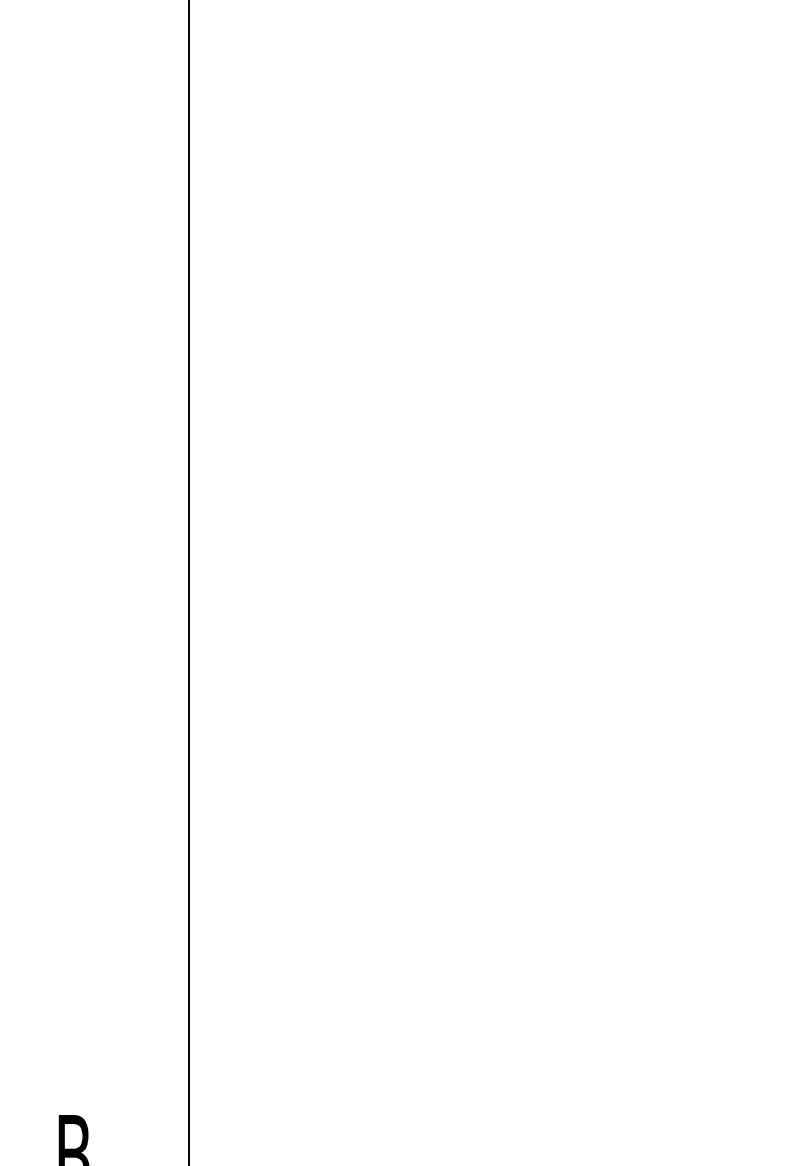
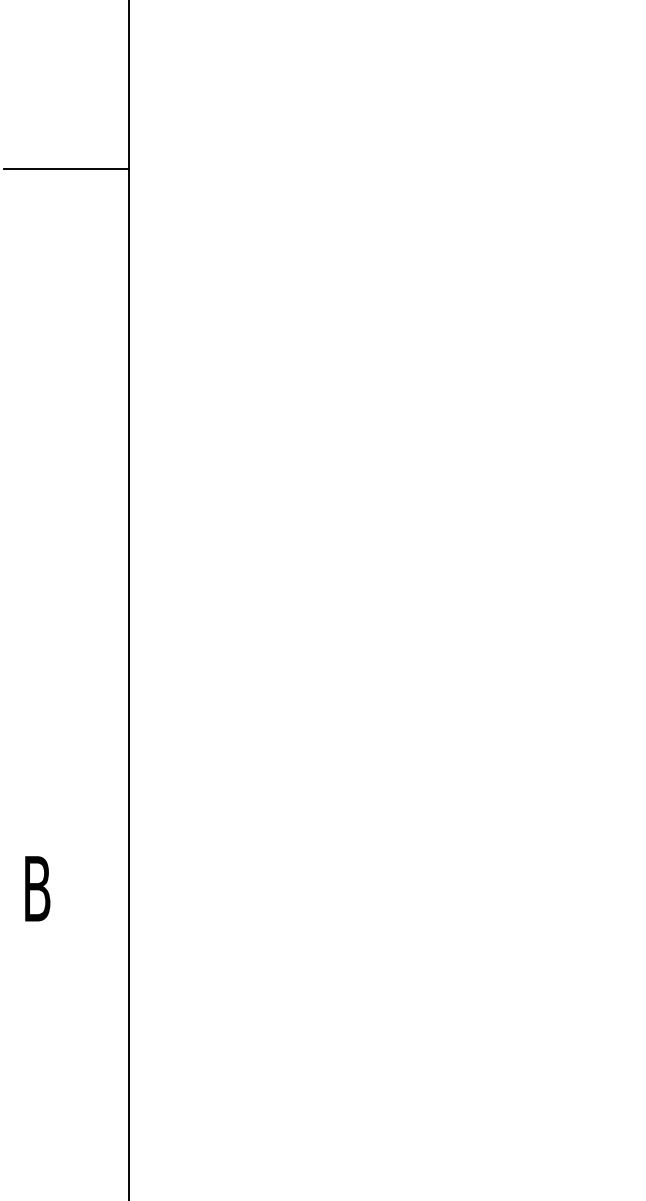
line: (110, 253) -> (66, 168), added

